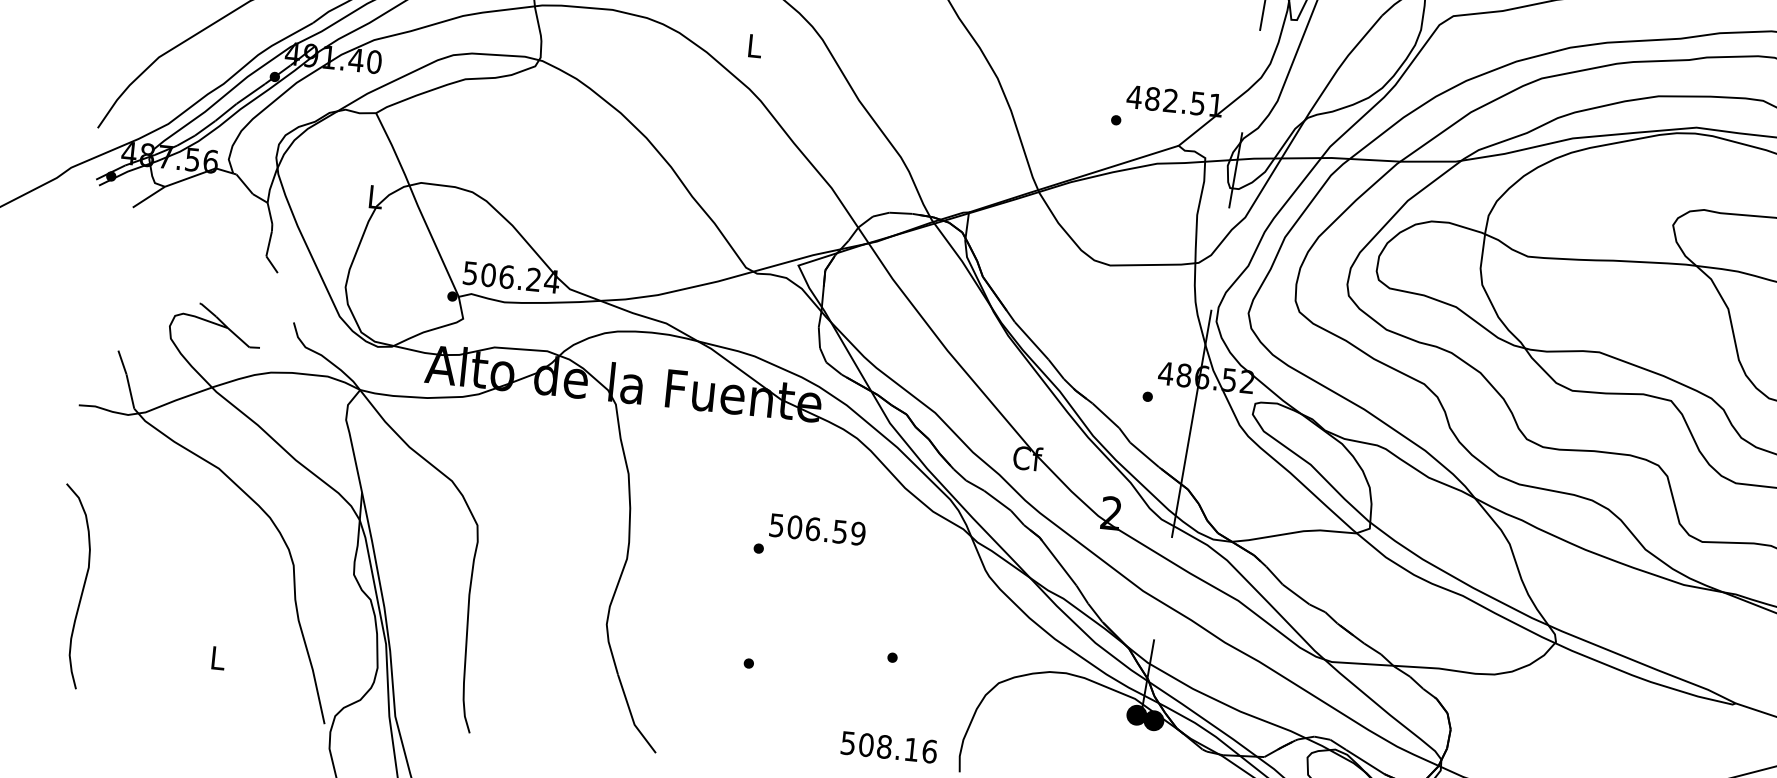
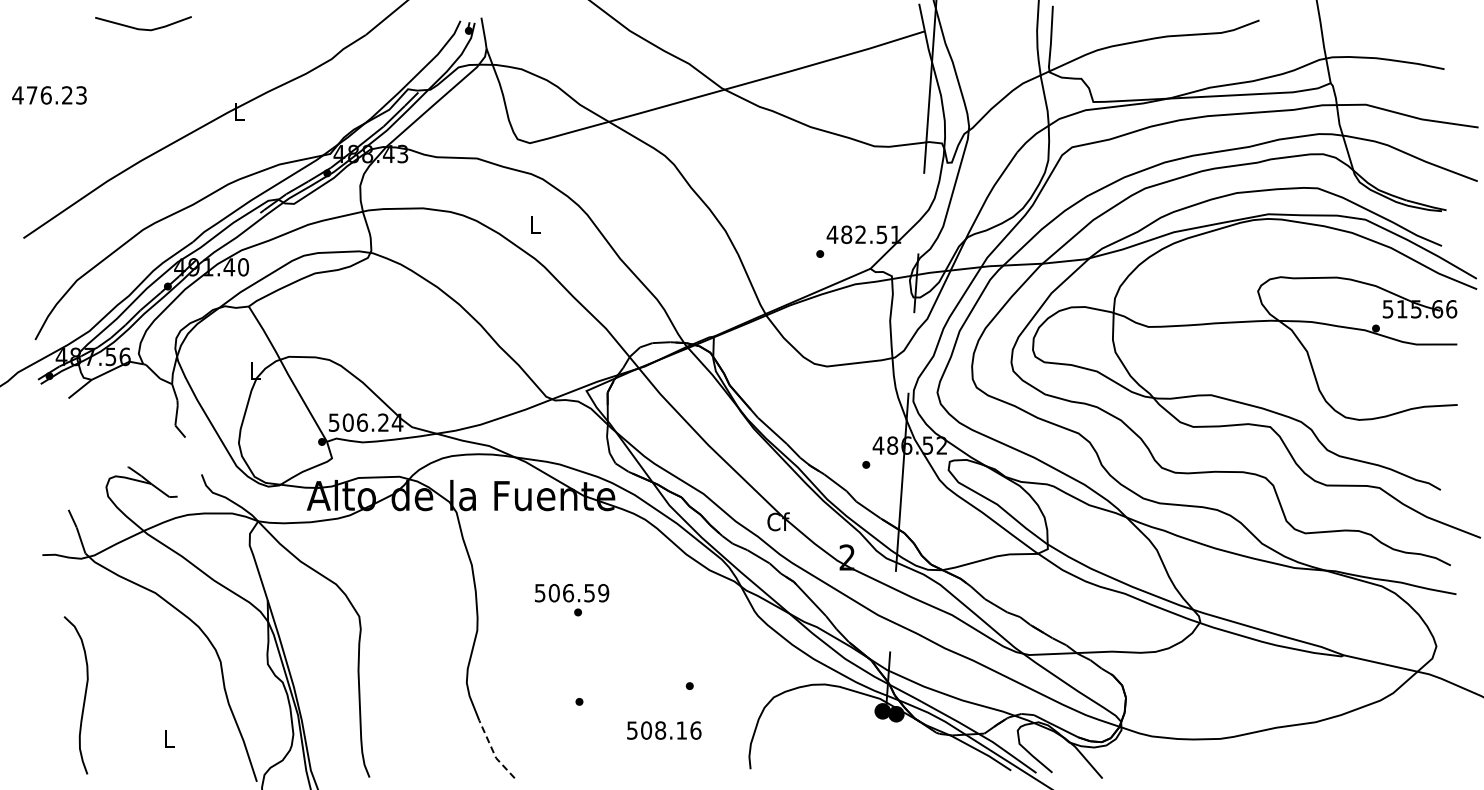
text: (818, 530) -> (572, 593), moved
curve: (80, 592) -> (83, 699), moved
line: (632, 716) -> (493, 751), solid -> dashed
text: (889, 747) -> (664, 730), moved

